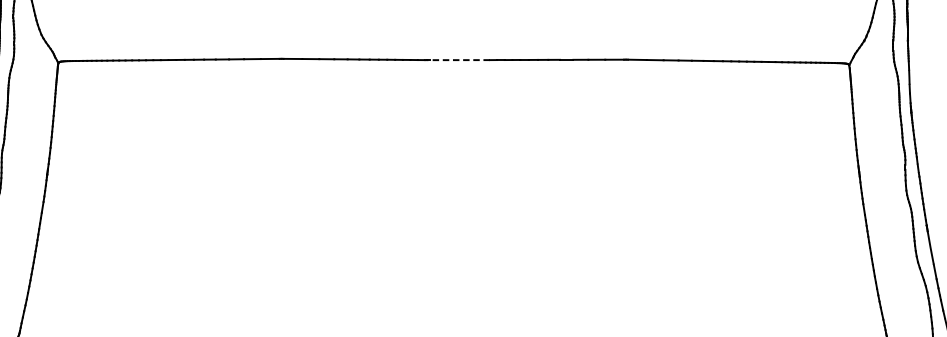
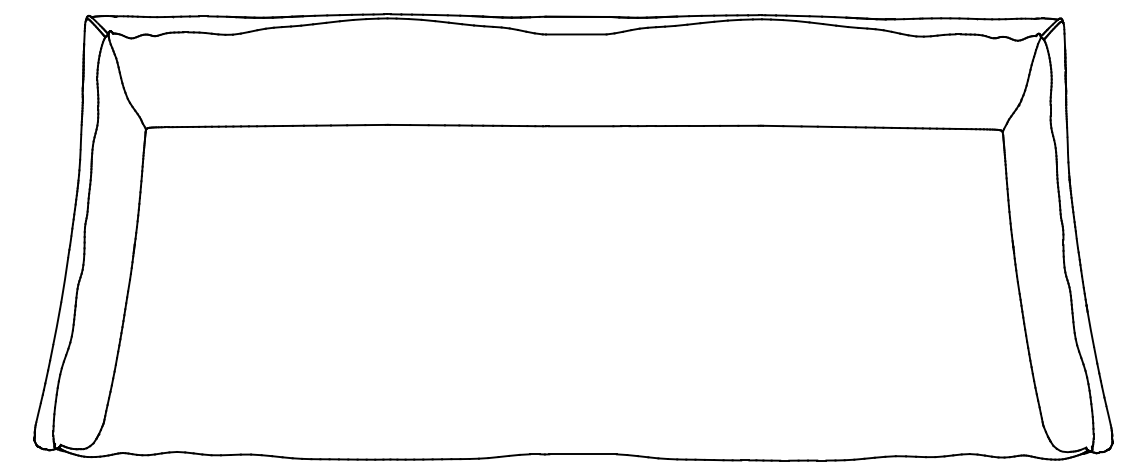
line: (459, 60) -> (580, 126), dashed -> solid

